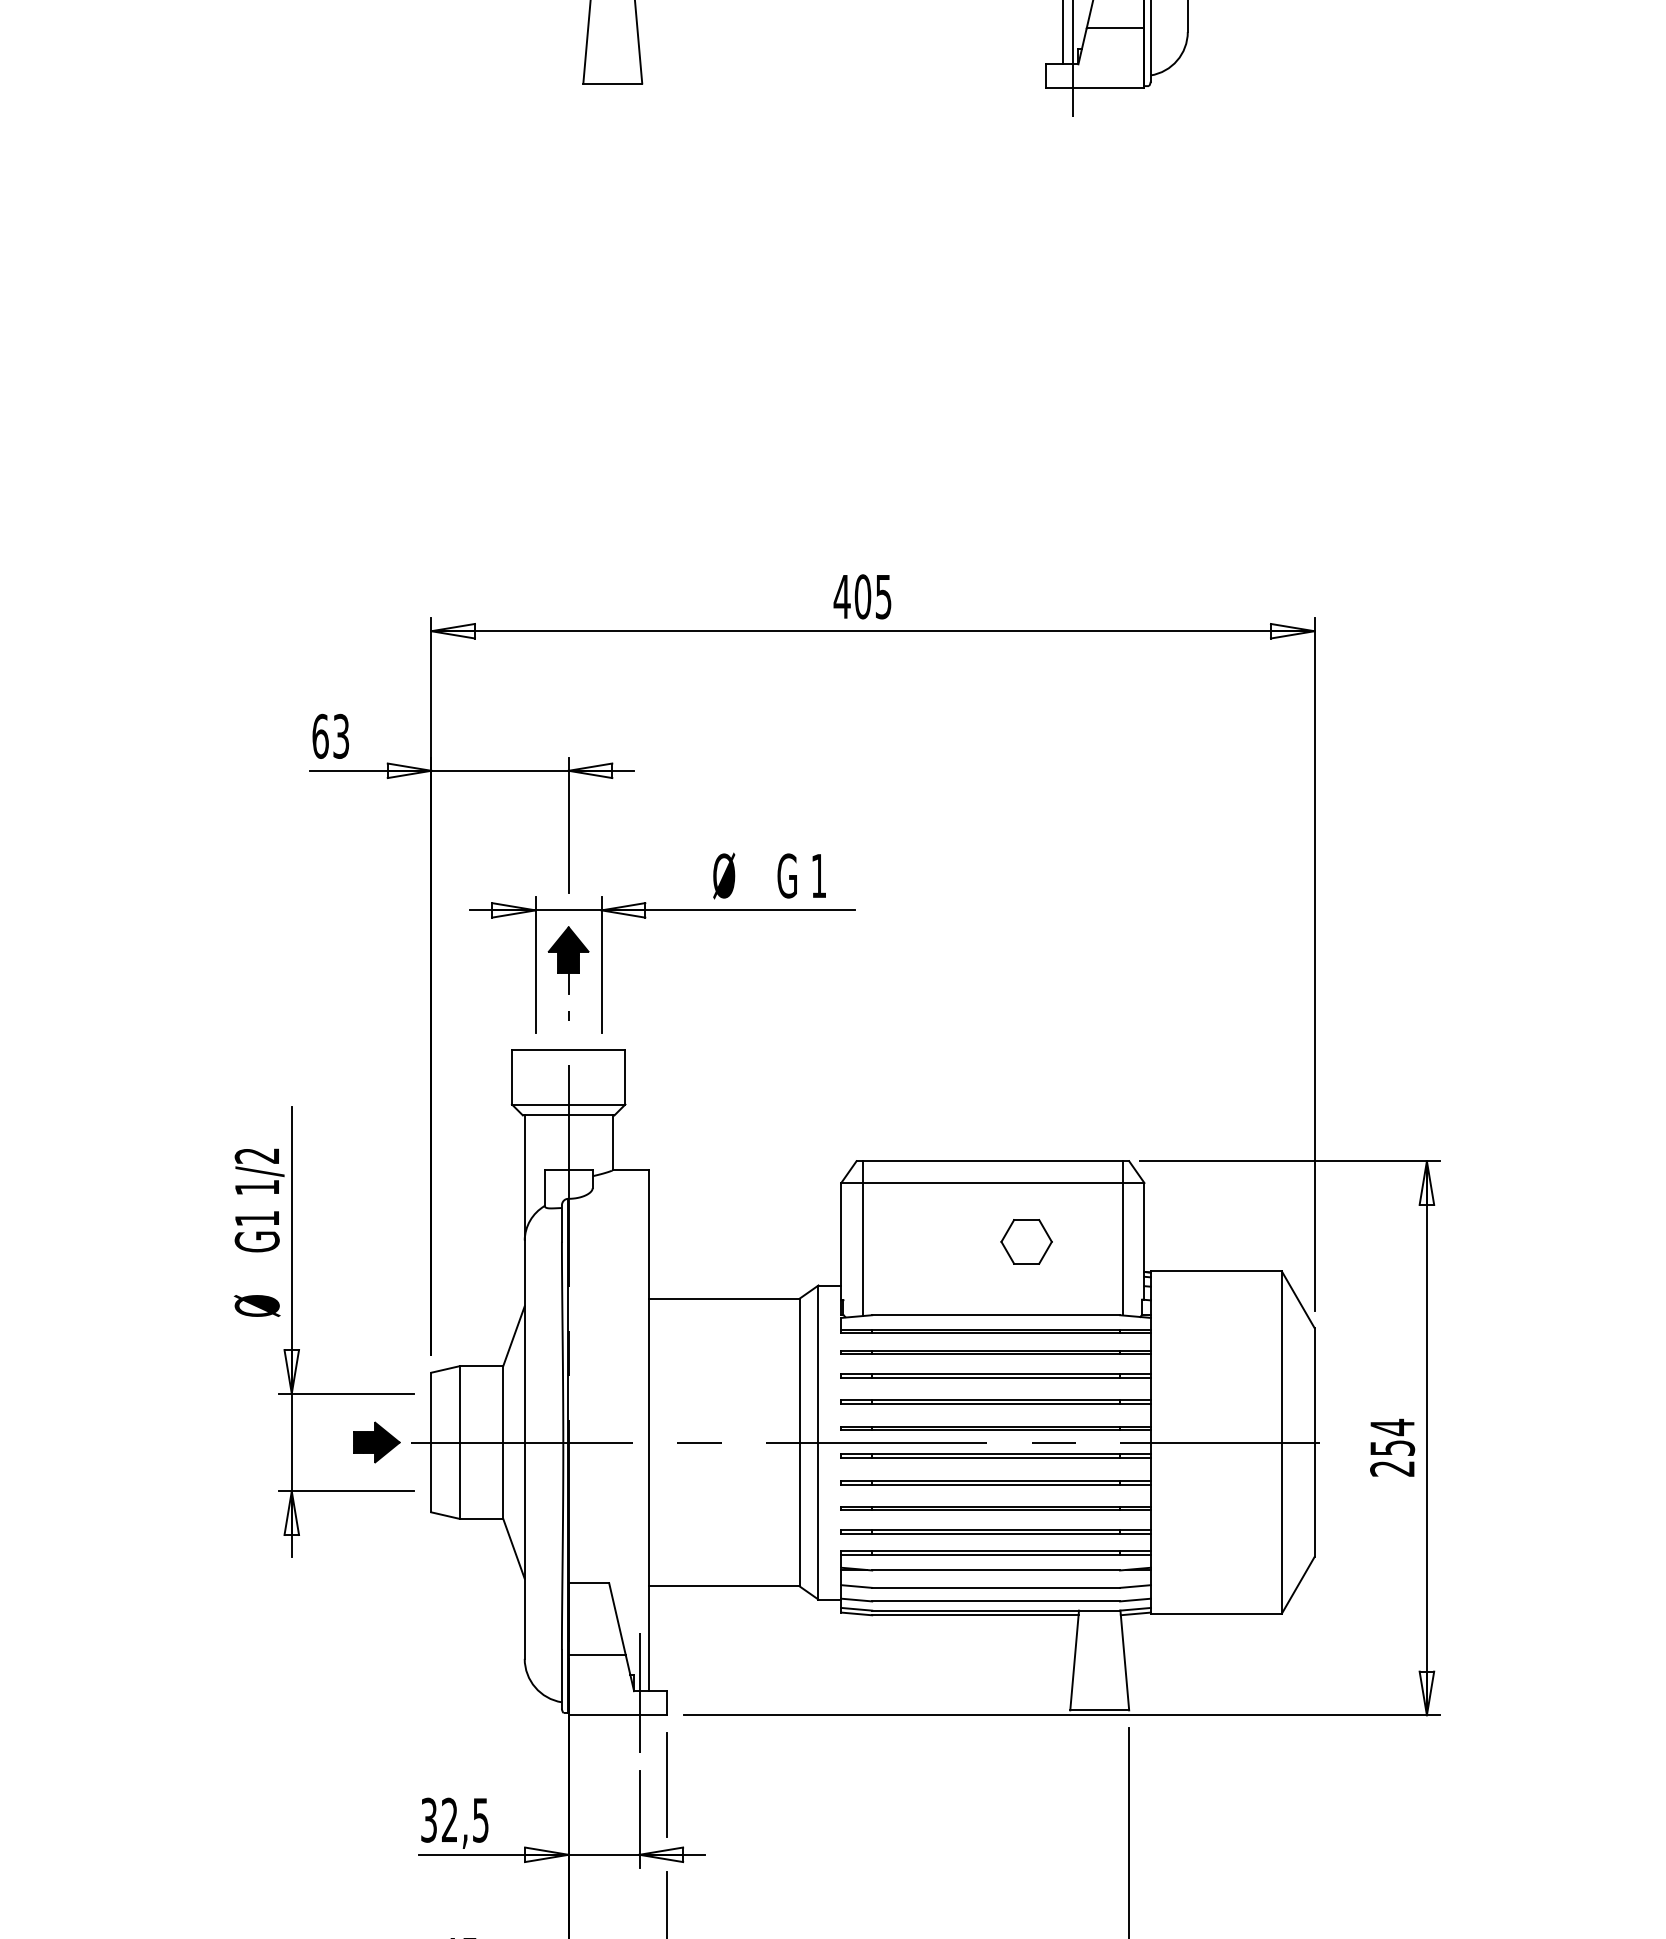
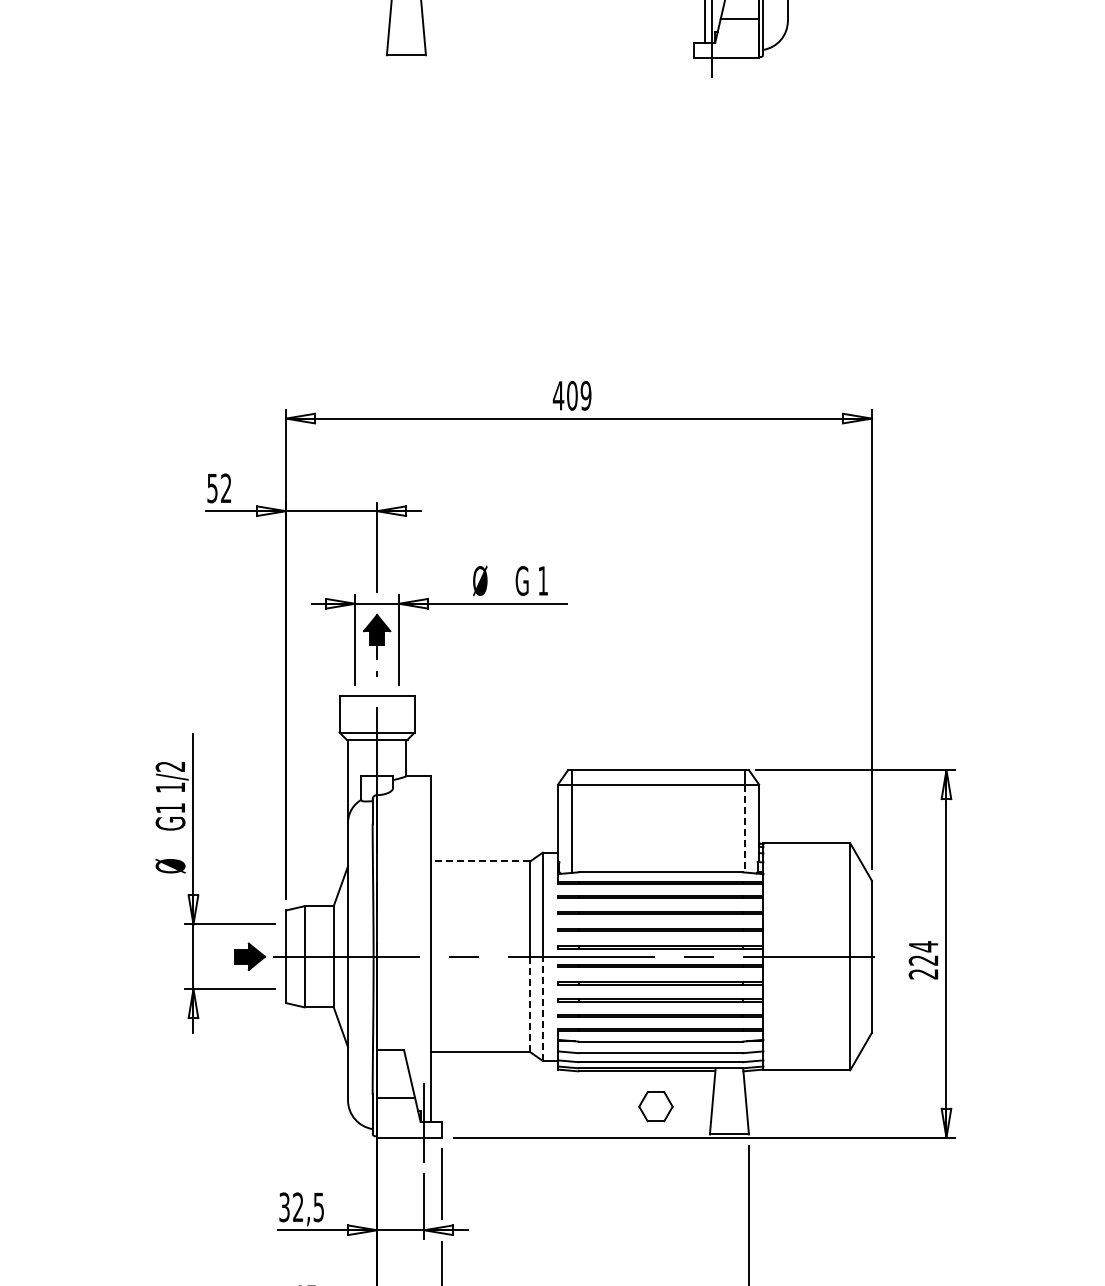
text: (882, 596) -> (585, 395), 405 -> 409
text: (331, 736) -> (219, 488), 63 -> 52
part: (1025, 1241) -> (655, 1106), moved
line: (1122, 1249) -> (744, 828), solid -> dashed
line: (724, 1298) -> (480, 861), solid -> dashed
text: (1392, 1448) -> (923, 960), 254 -> 224
line: (799, 1514) -> (530, 1004), solid -> dashed
line: (817, 1520) -> (542, 1008), solid -> dashed

